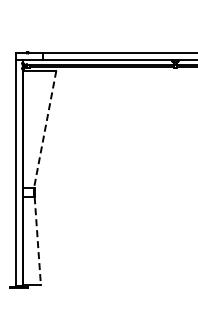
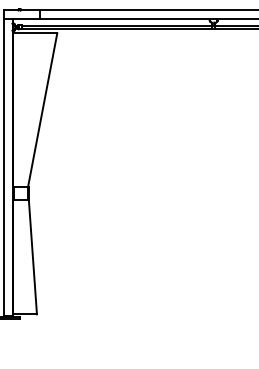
line: (45, 129) -> (43, 110), dashed -> solid
line: (37, 240) -> (32, 256), dashed -> solid

